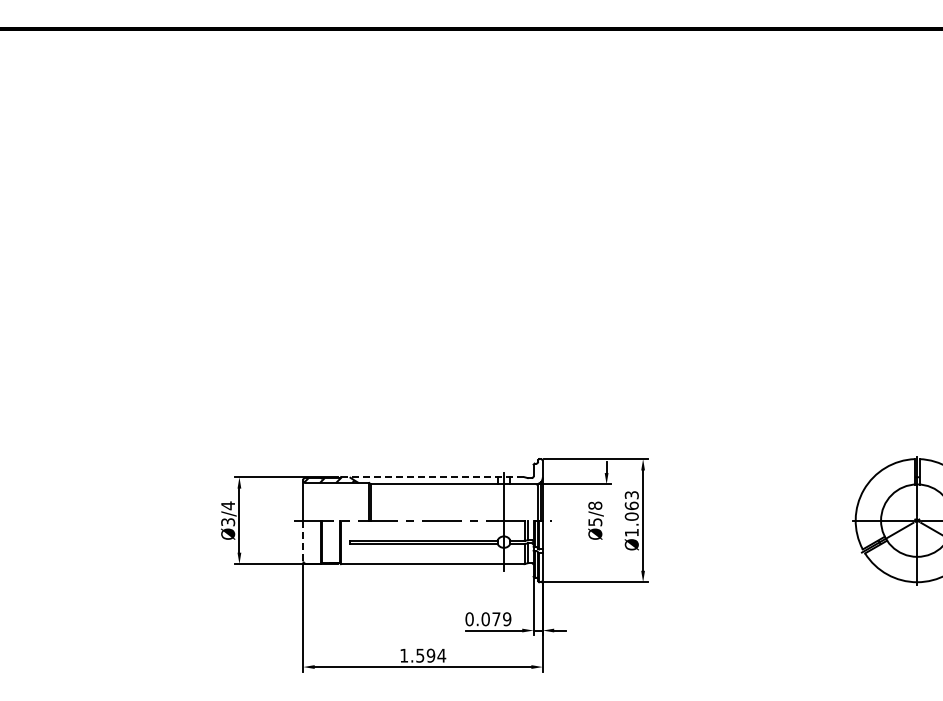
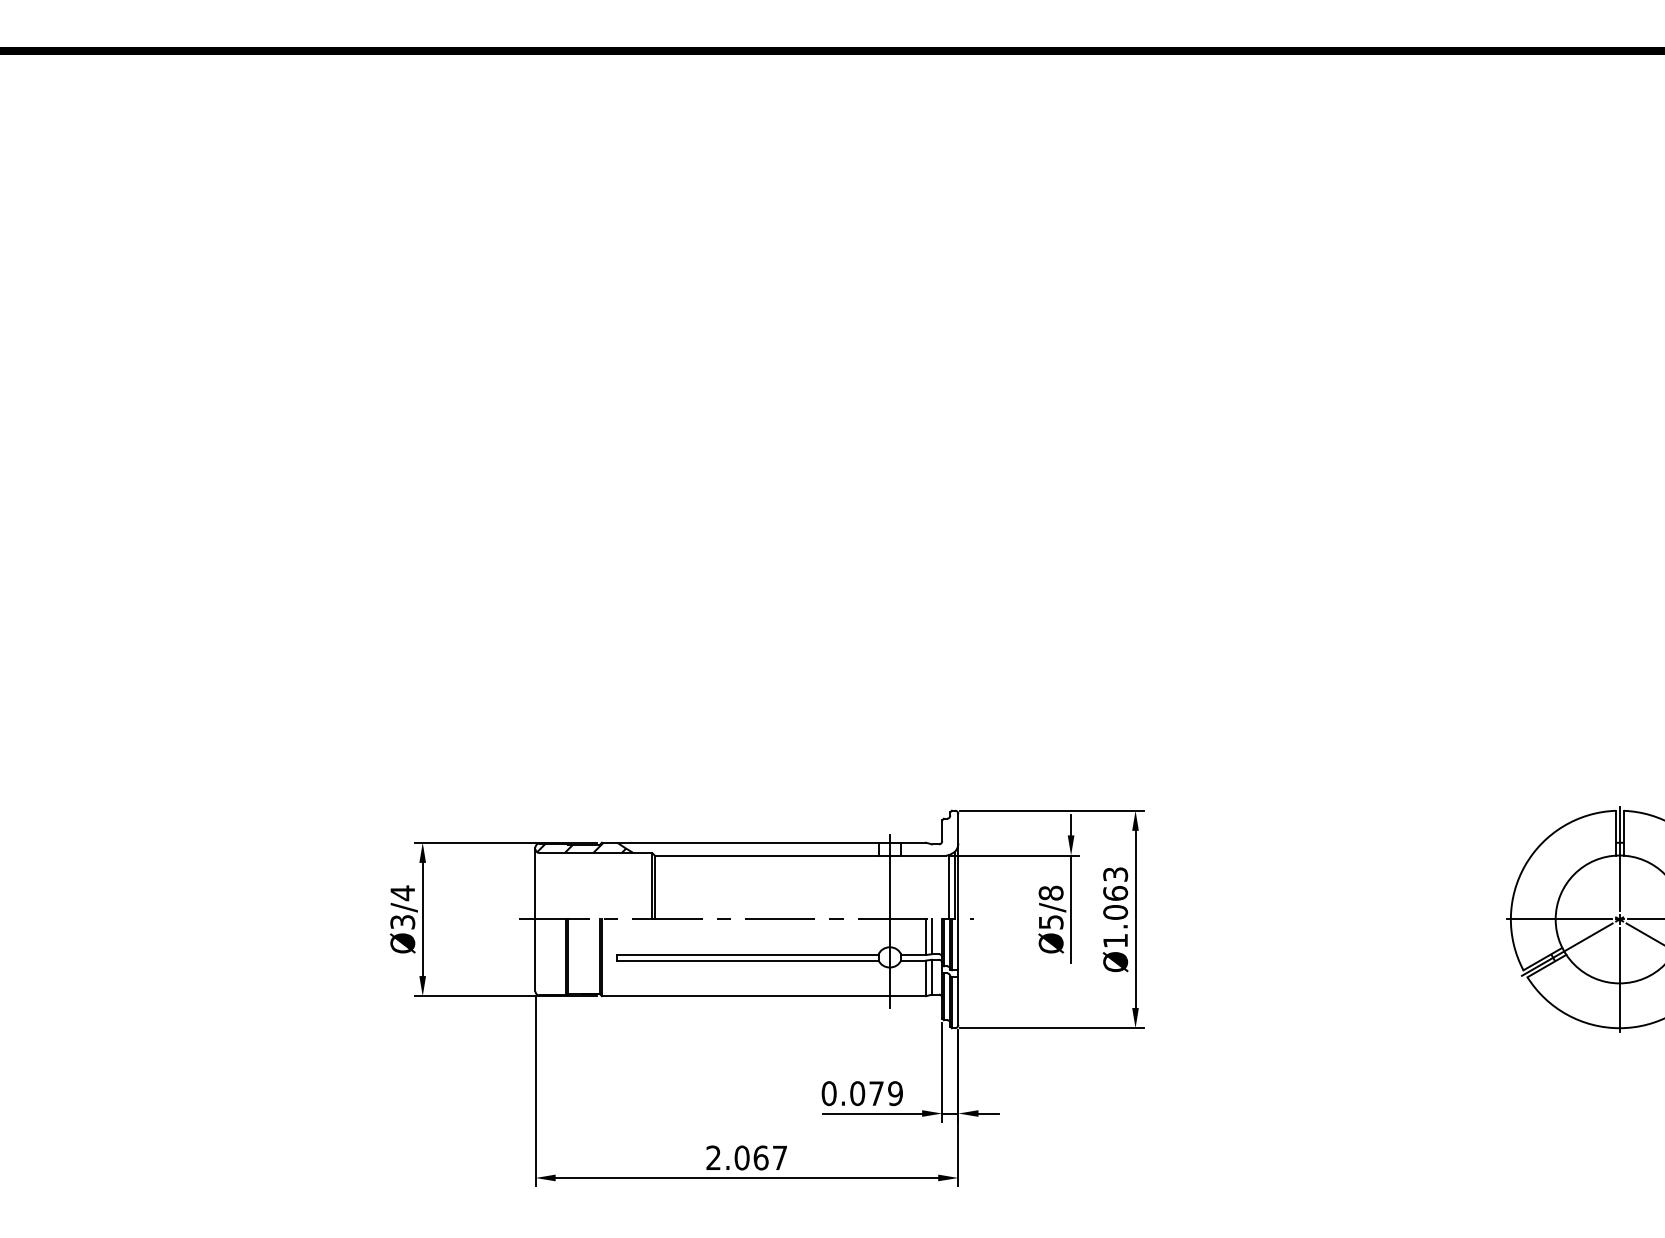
line: (432, 477) -> (763, 843), dashed -> solid
line: (606, 514) -> (1070, 908), added
line: (303, 540) -> (535, 954), dashed -> solid
text: (423, 655) -> (747, 1157), 1.594 -> 2.067

